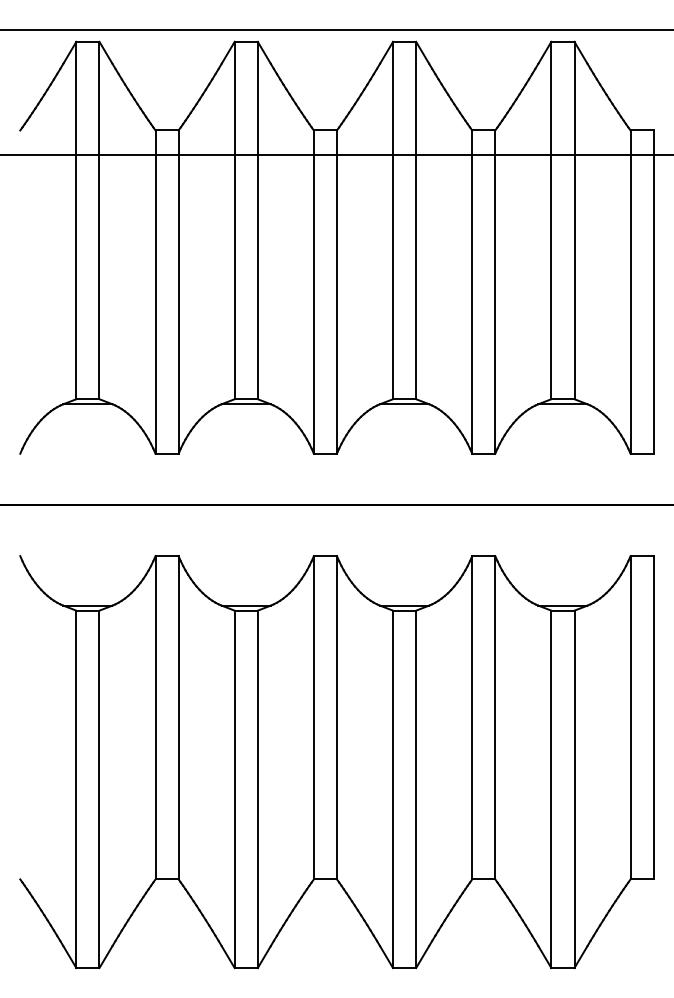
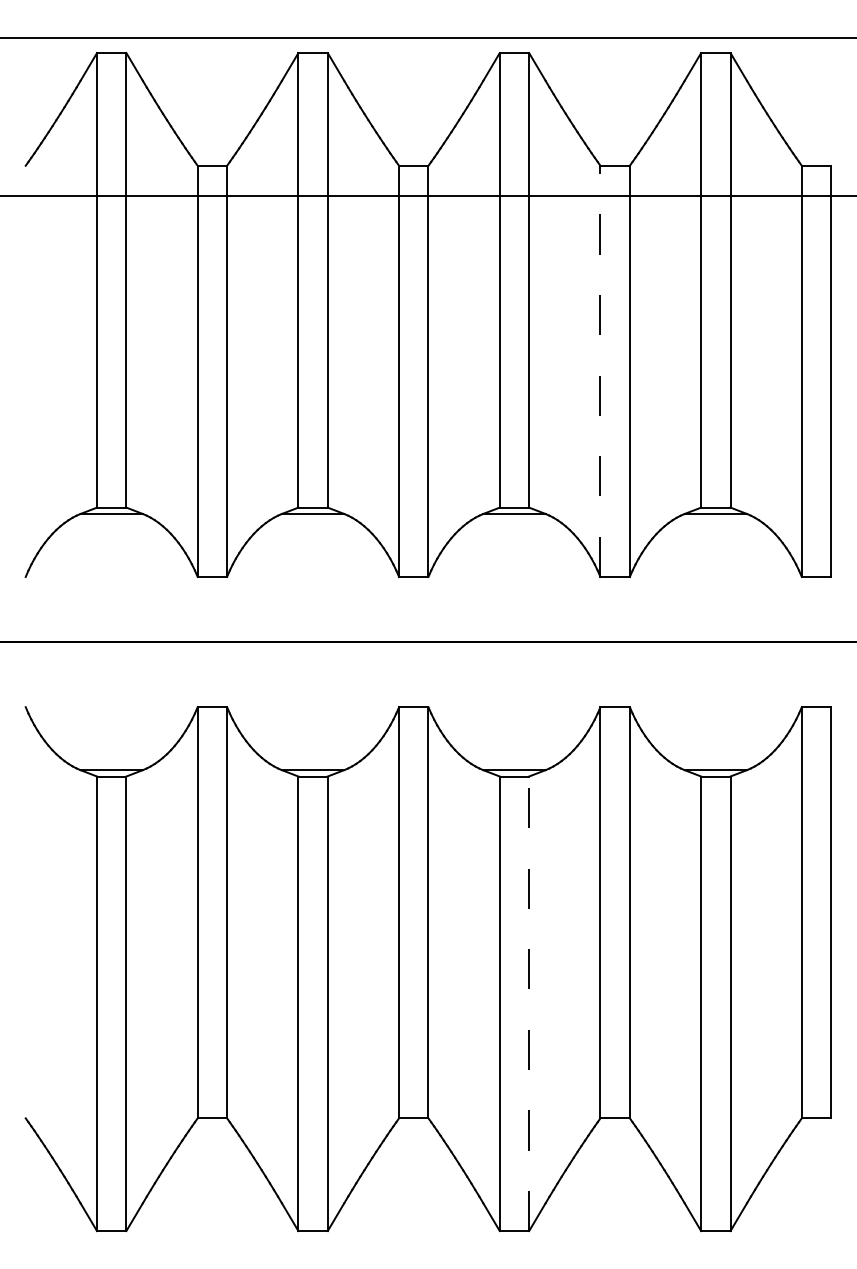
line: (472, 292) -> (600, 371), solid -> dashed
line: (416, 789) -> (529, 1003), solid -> dashed

